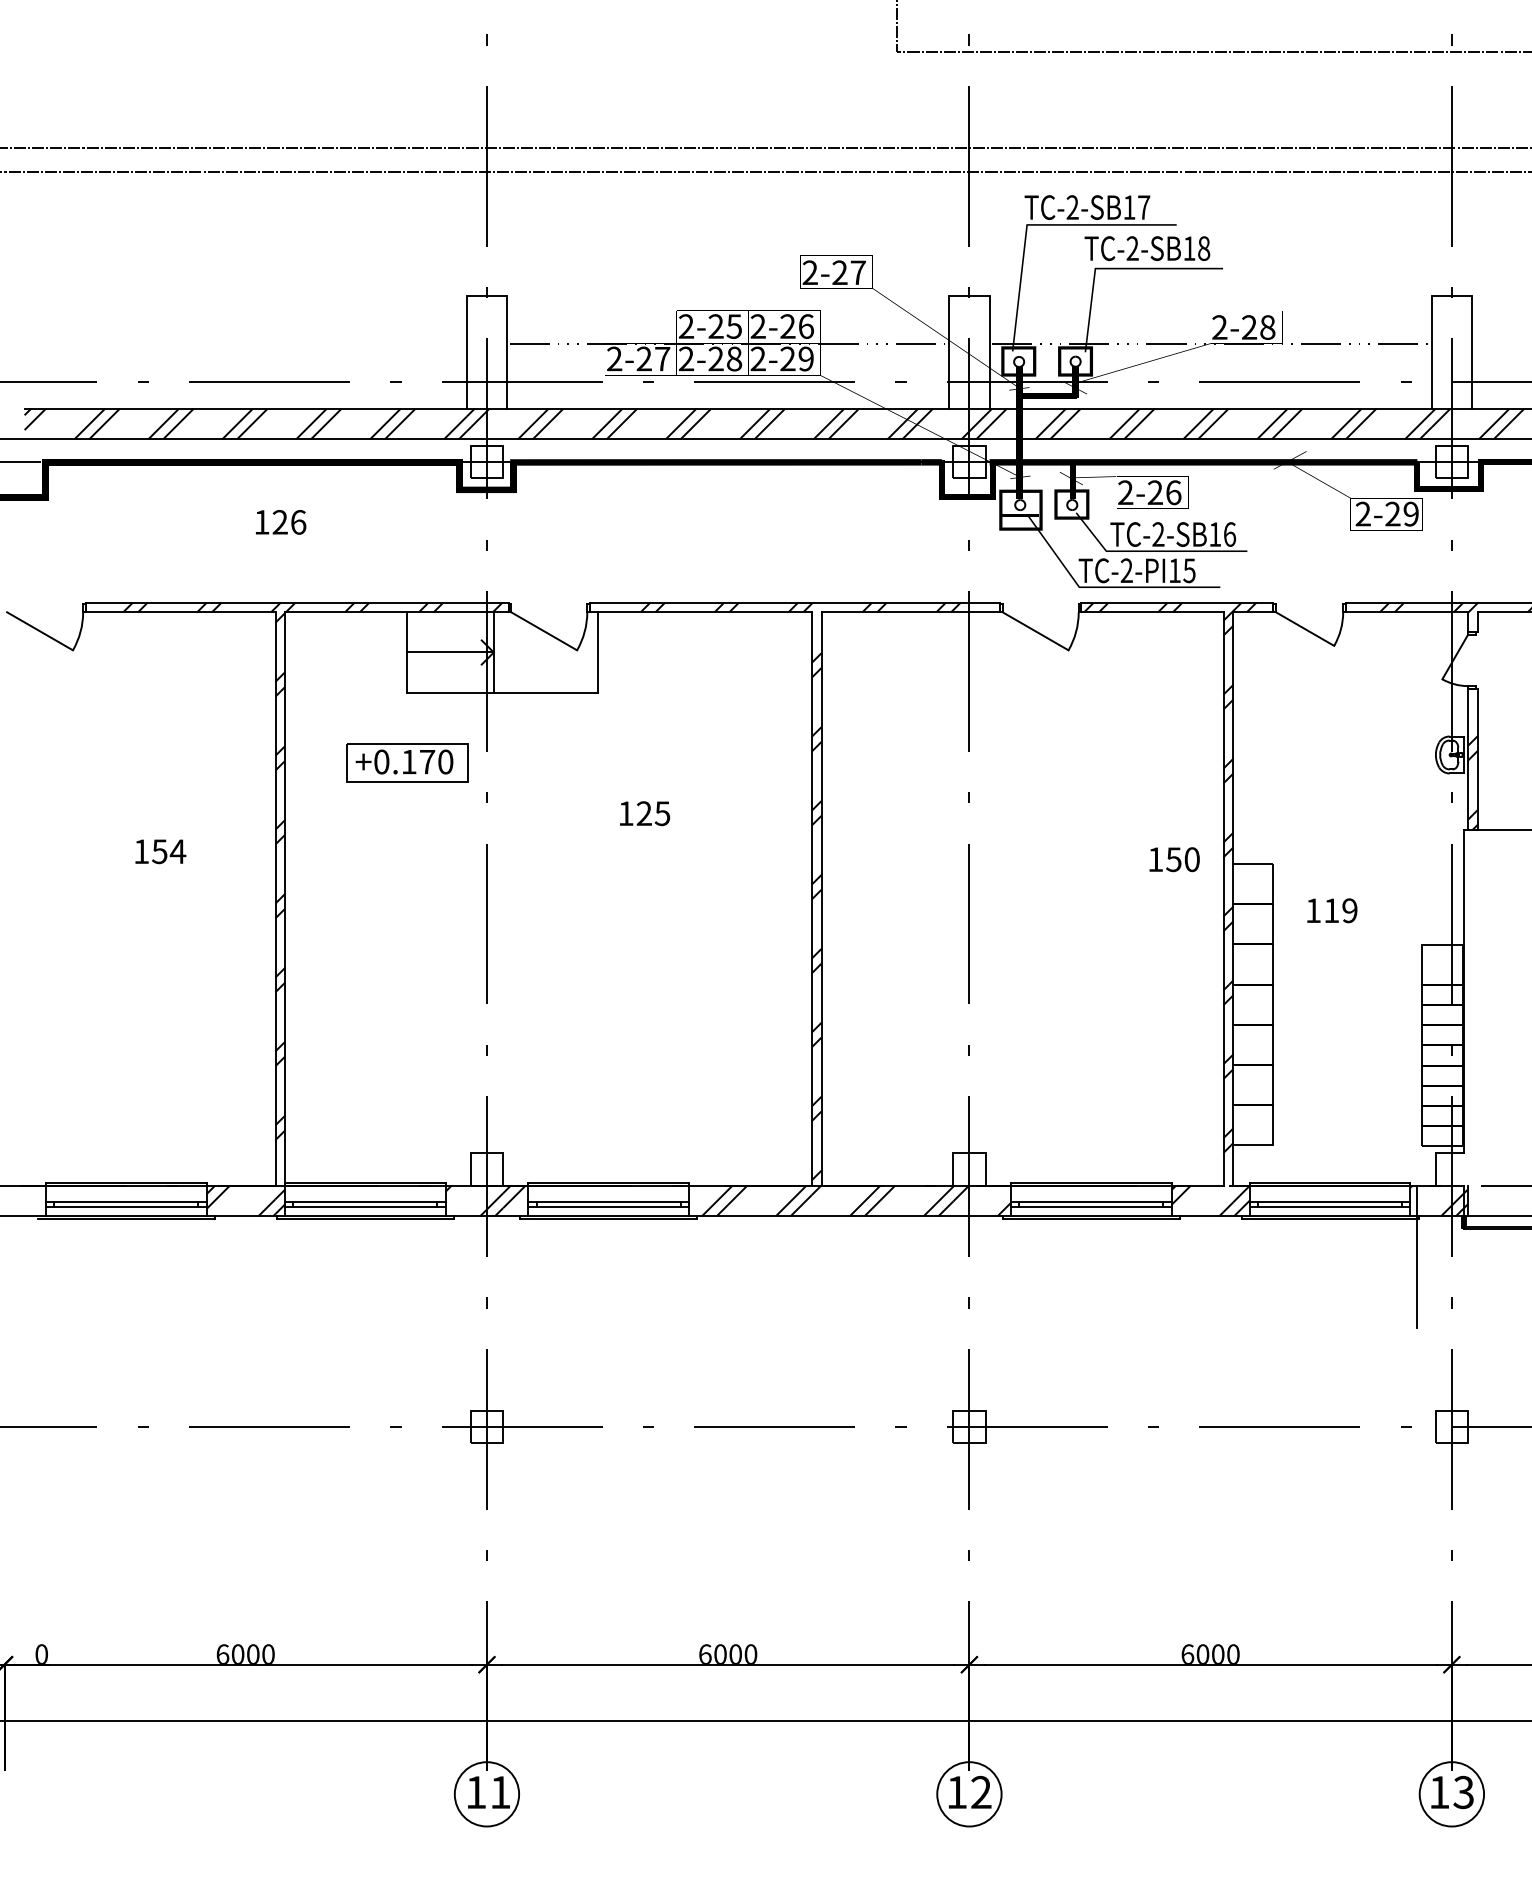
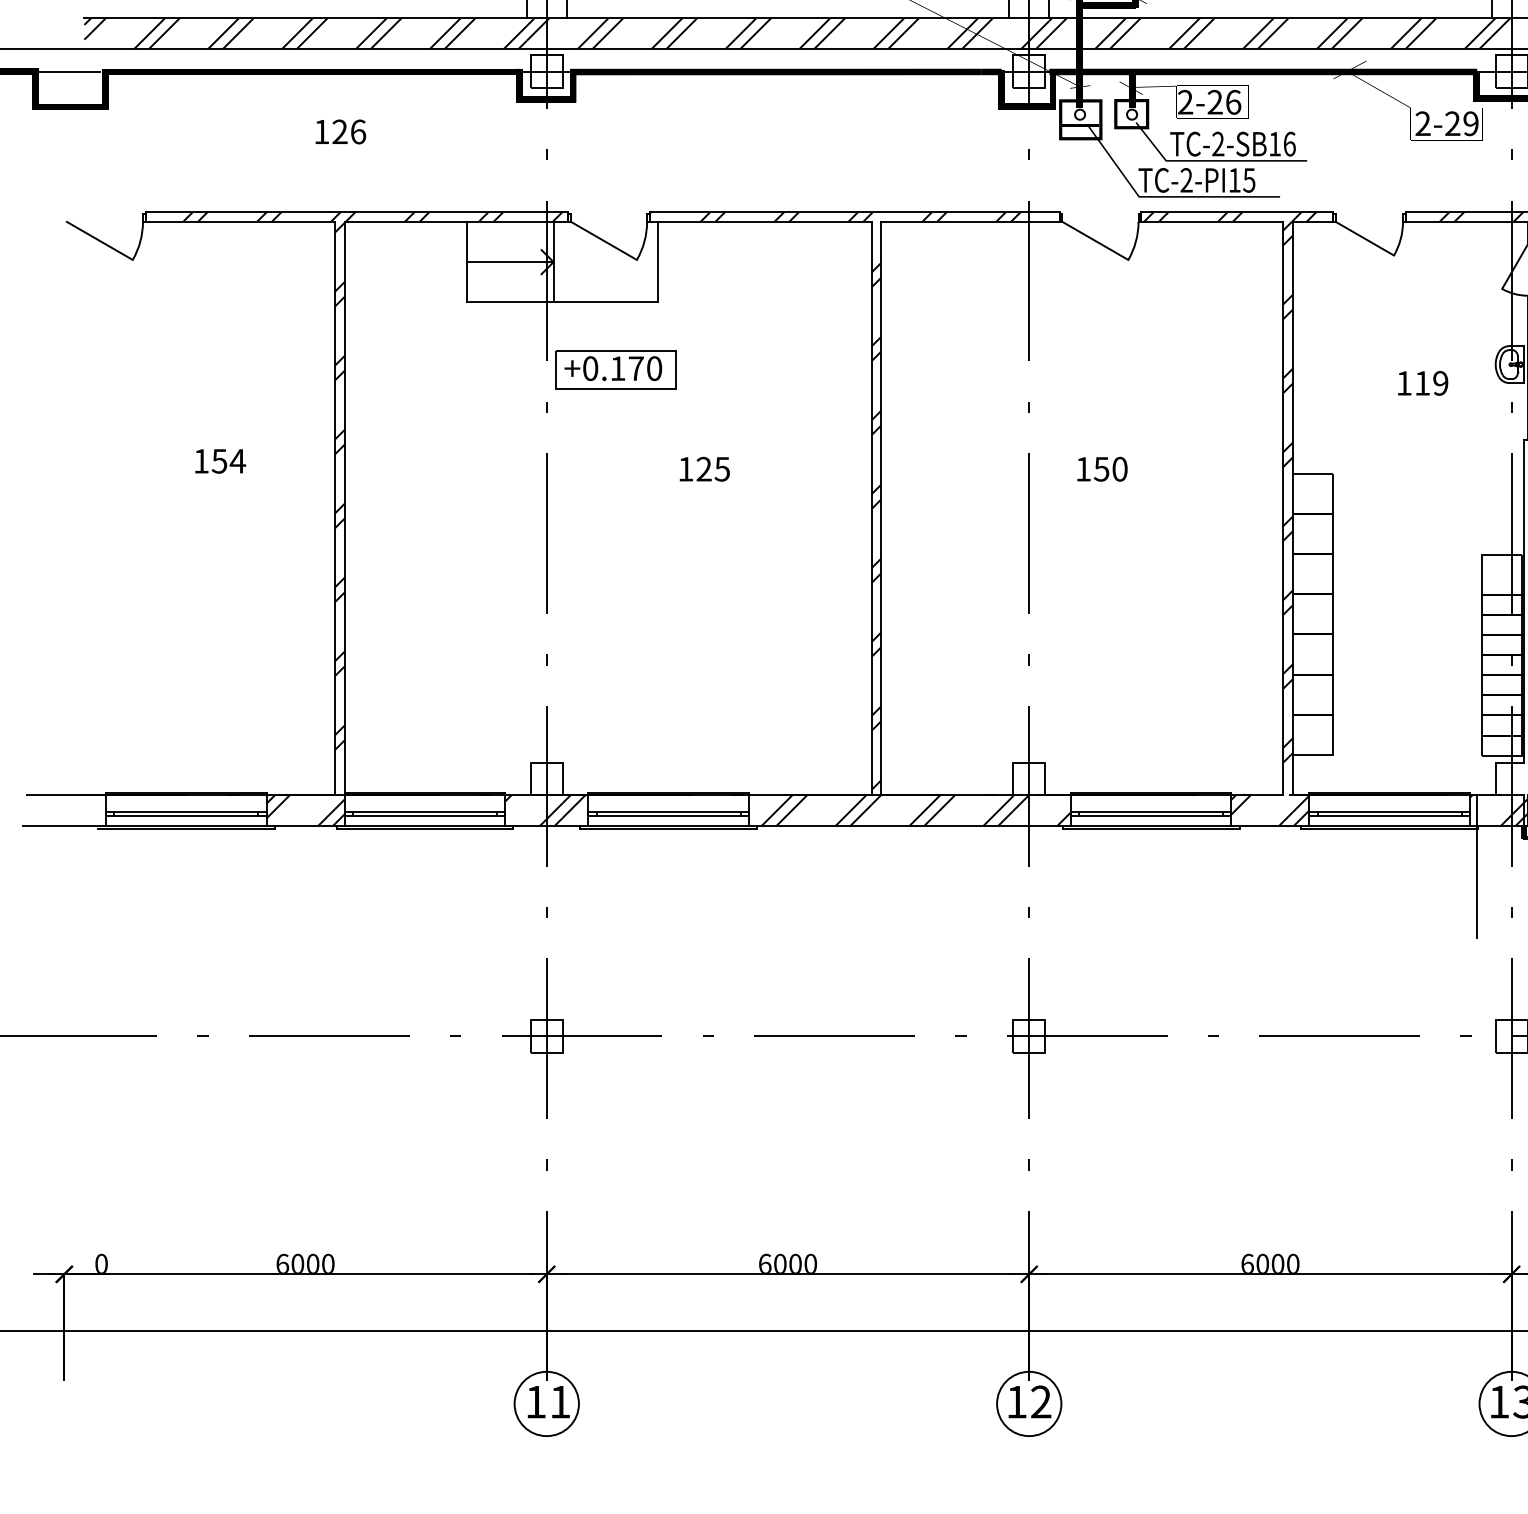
part: (407, 762) -> (616, 369), moved
text: (645, 813) -> (705, 469), moved
text: (1174, 859) -> (1102, 469), moved
text: (1332, 910) -> (1423, 383), moved

